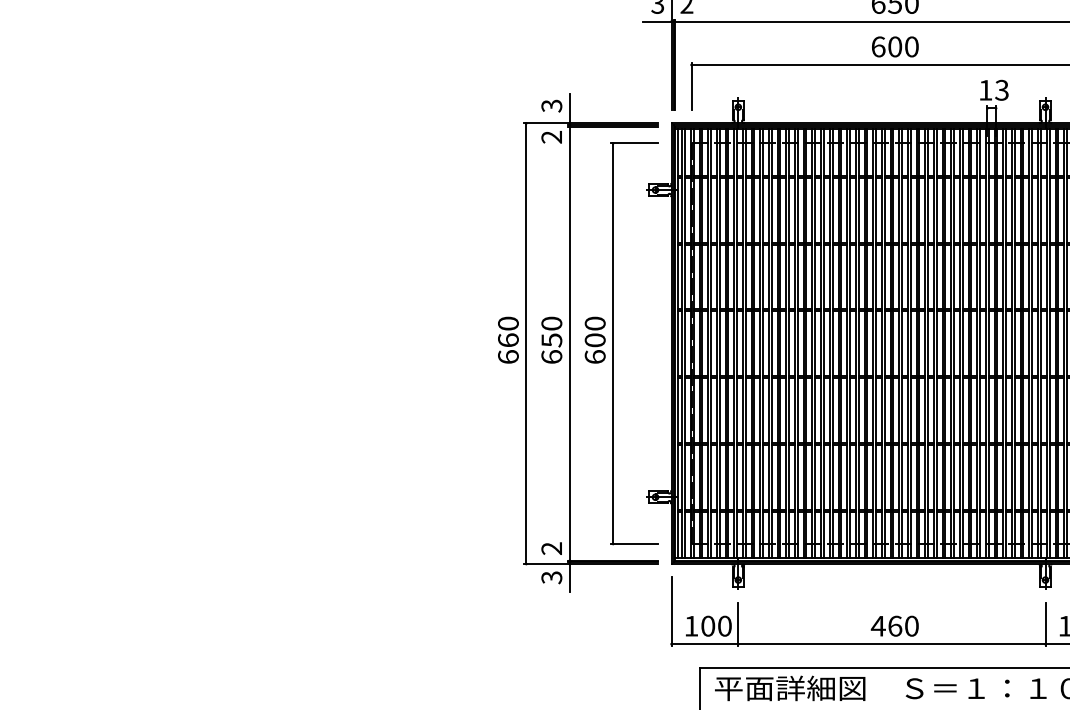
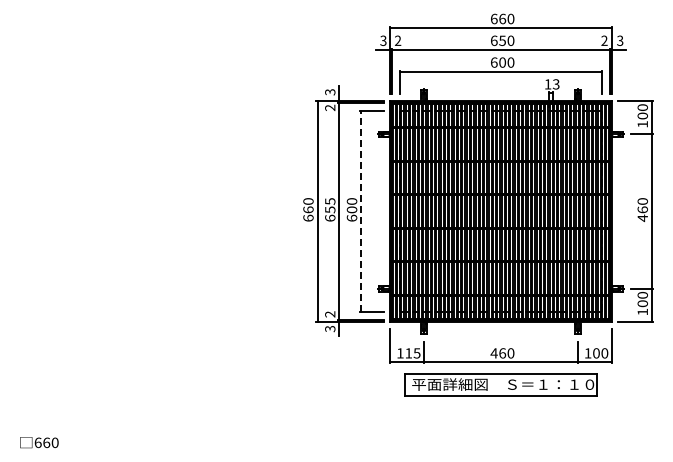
text: (552, 323) -> (330, 201), 650 -> 655
line: (614, 343) -> (361, 211), solid -> dashed
text: (715, 626) -> (412, 353), 100 -> 115

